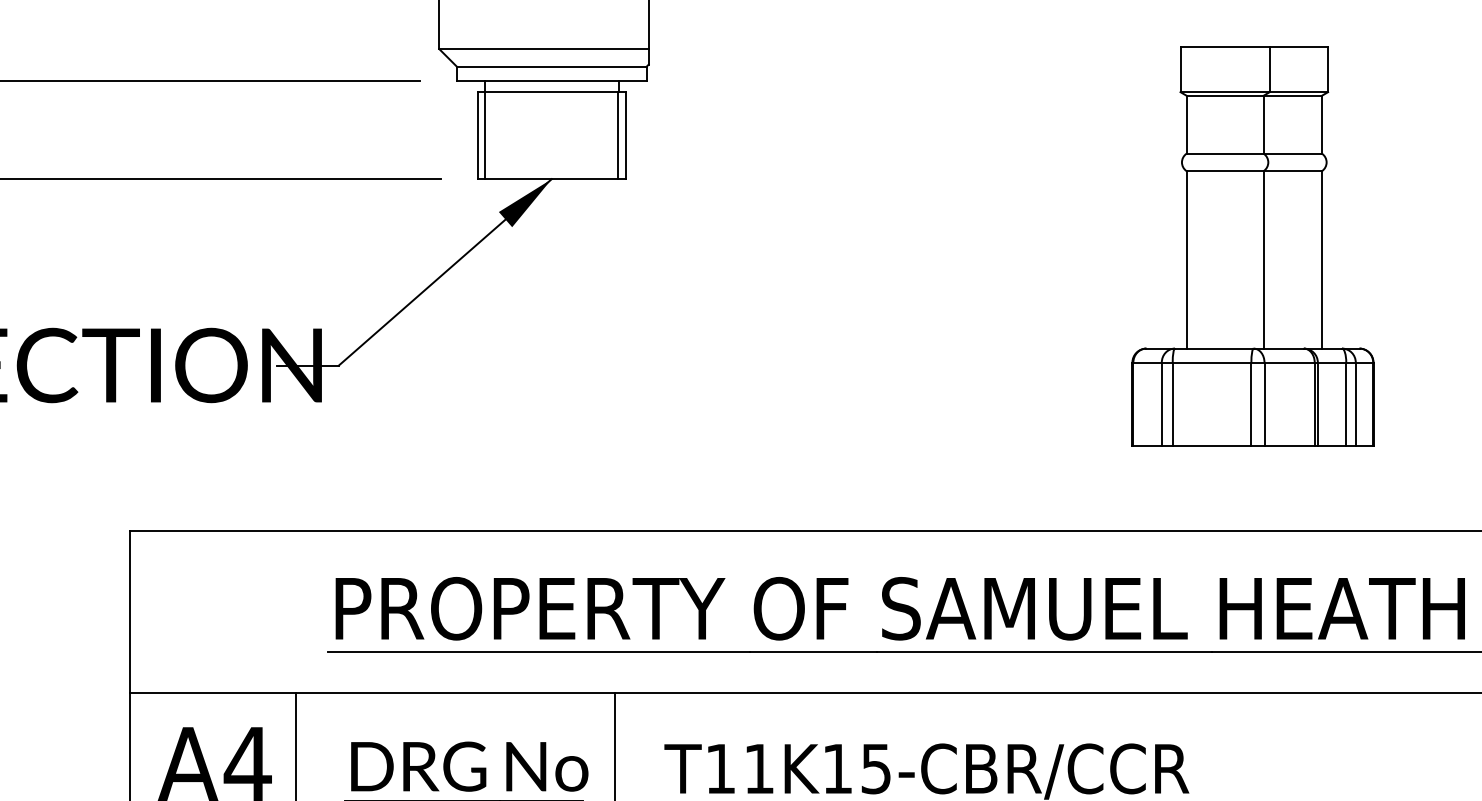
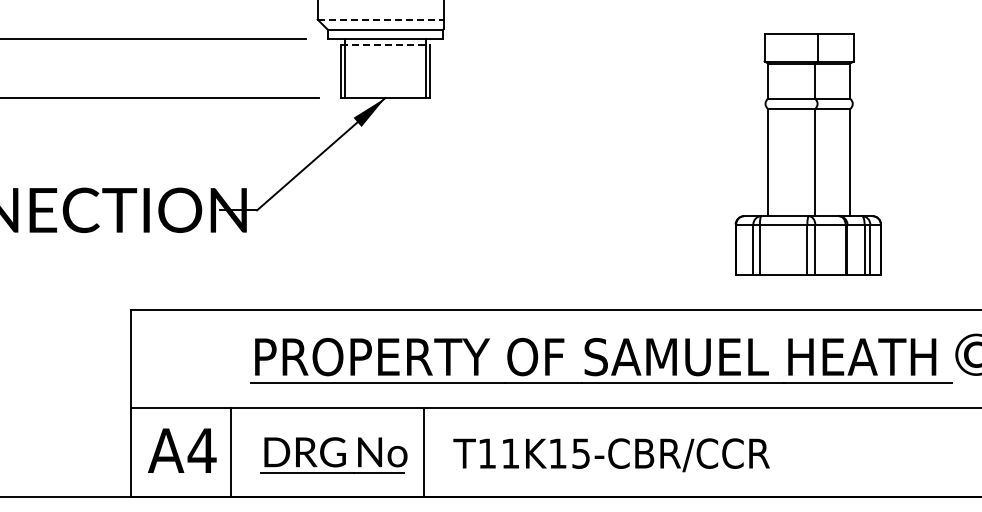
line: (545, 49) -> (381, 19), solid -> dashed
line: (551, 92) -> (385, 45), solid -> dashed
part: (1251, 246) -> (807, 154), moved

